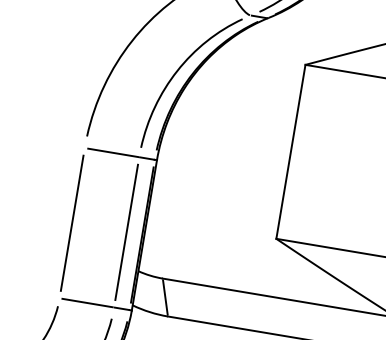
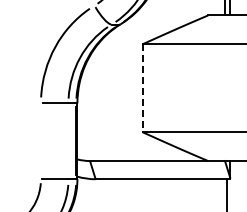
line: (290, 152) -> (142, 88), solid -> dashed
line: (71, 223) -> (40, 141), removed
line: (126, 232) -> (68, 141), removed

